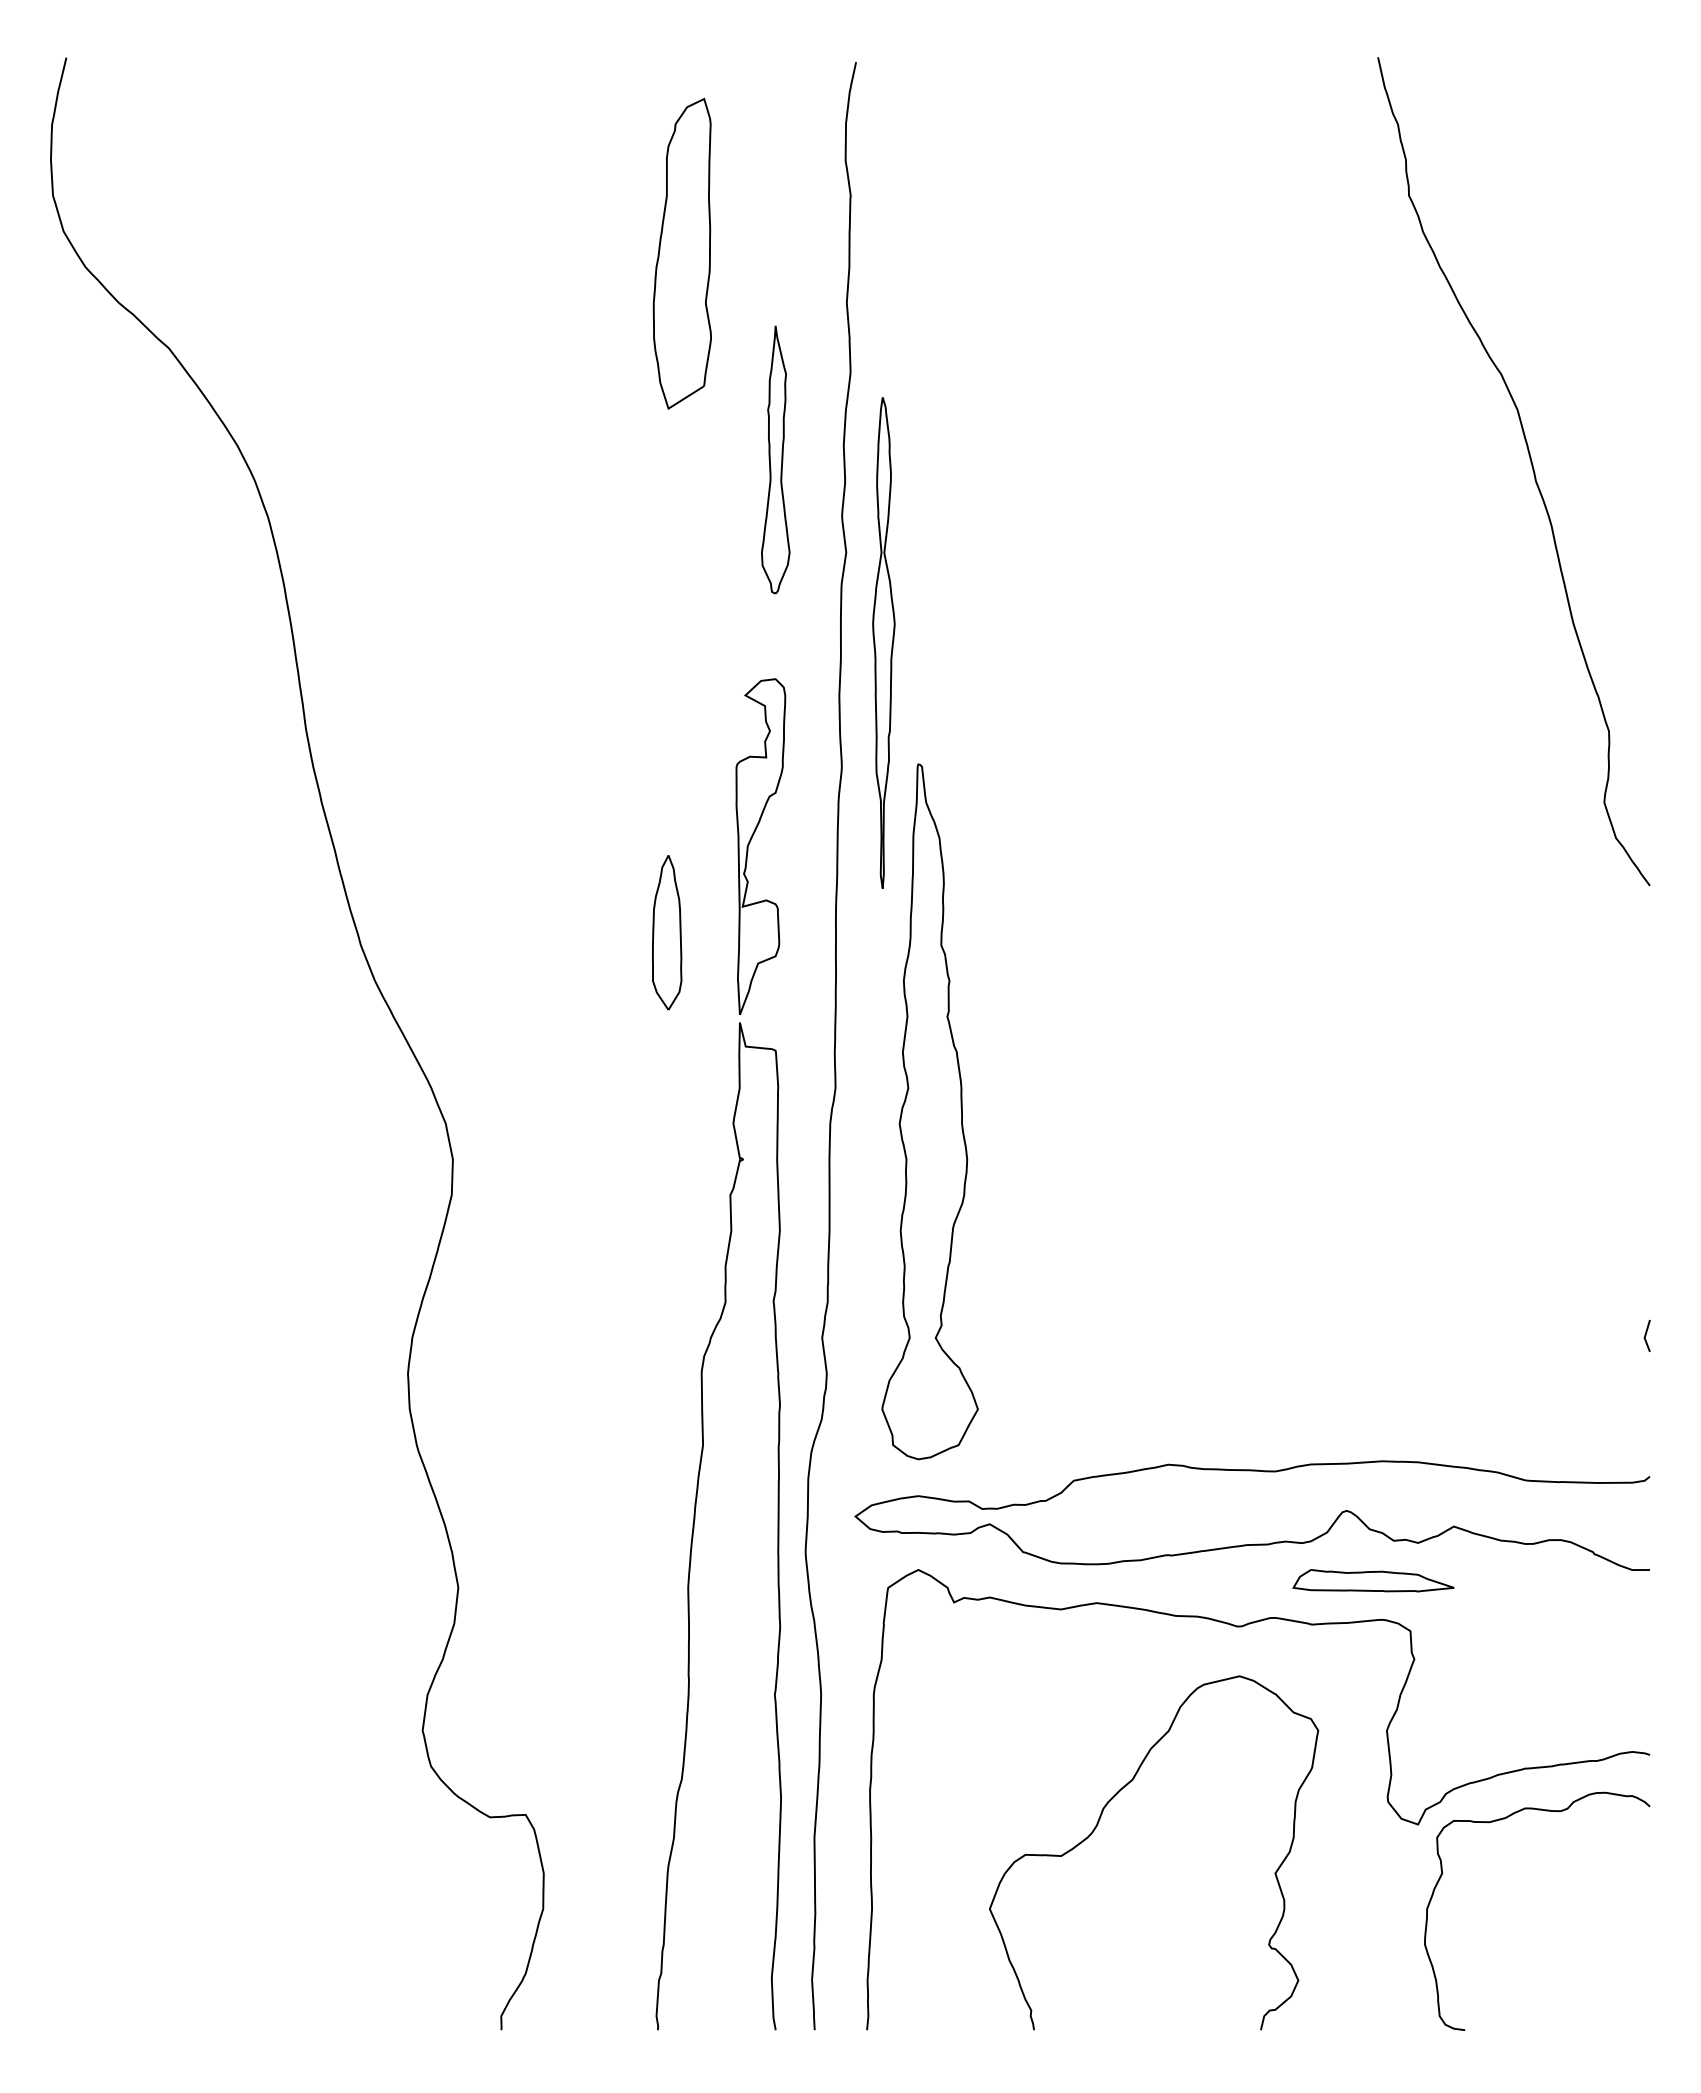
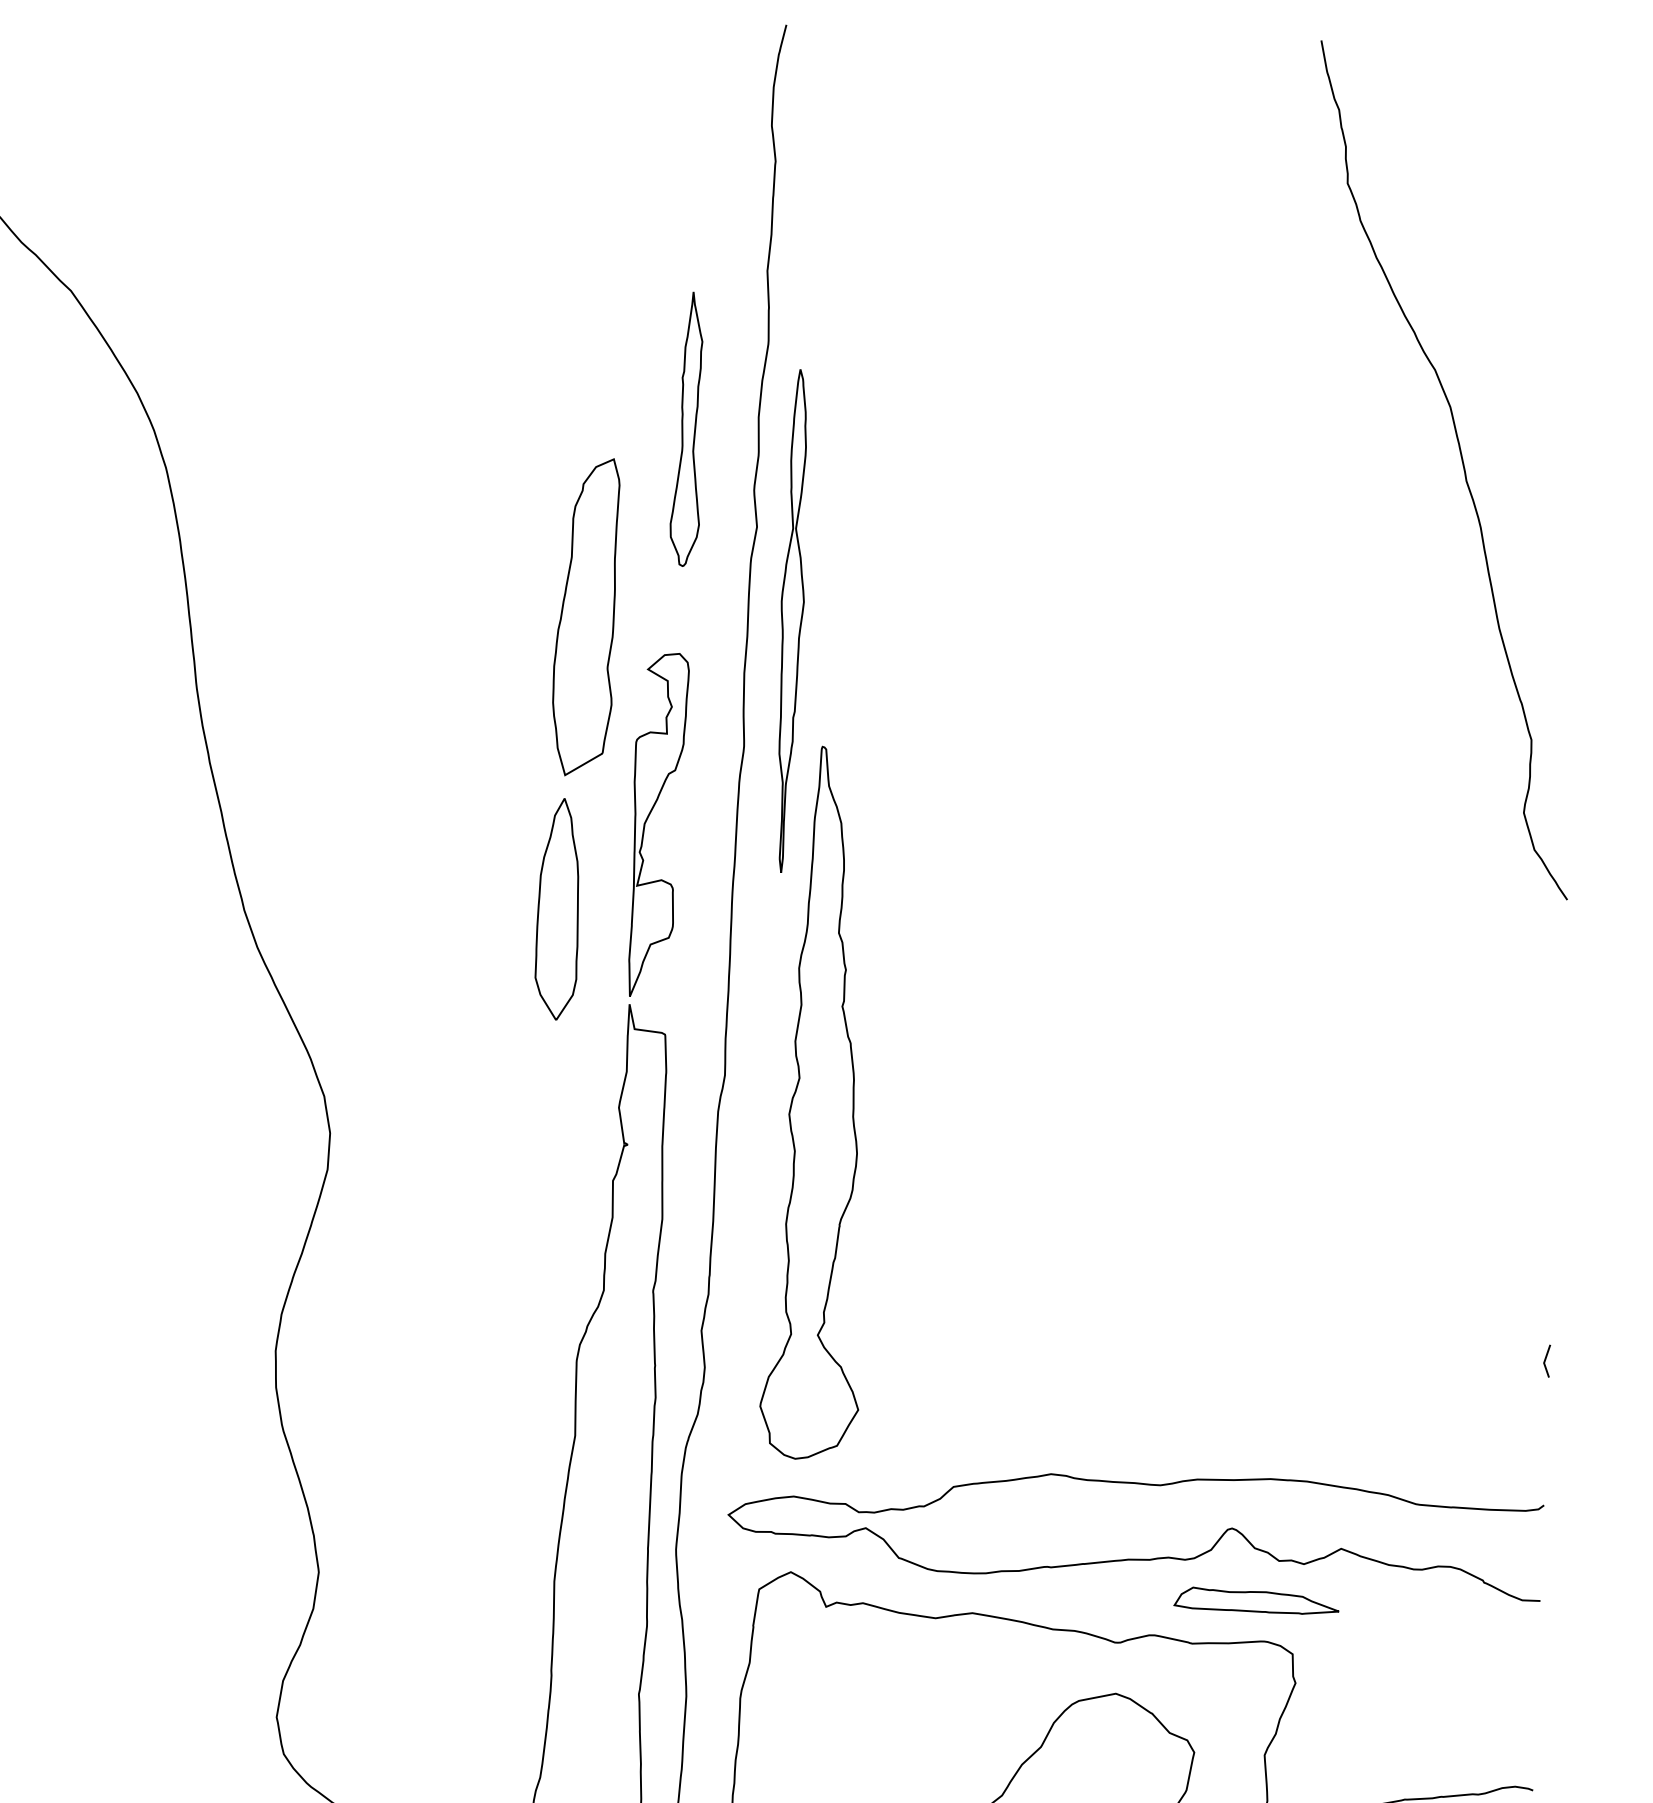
part: (681, 253) -> (584, 616), moved
part: (667, 932) -> (558, 909), size x1.4

